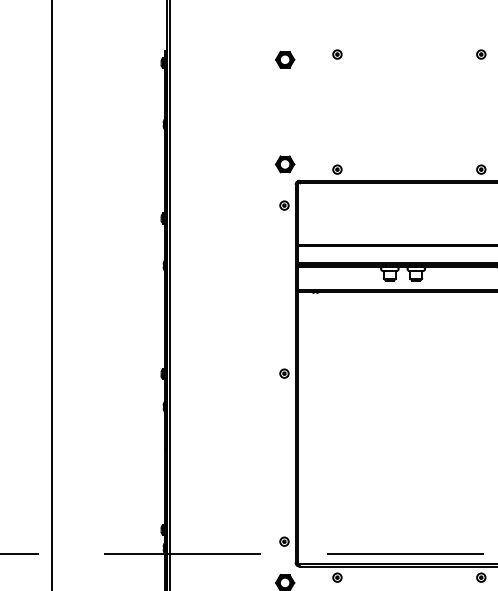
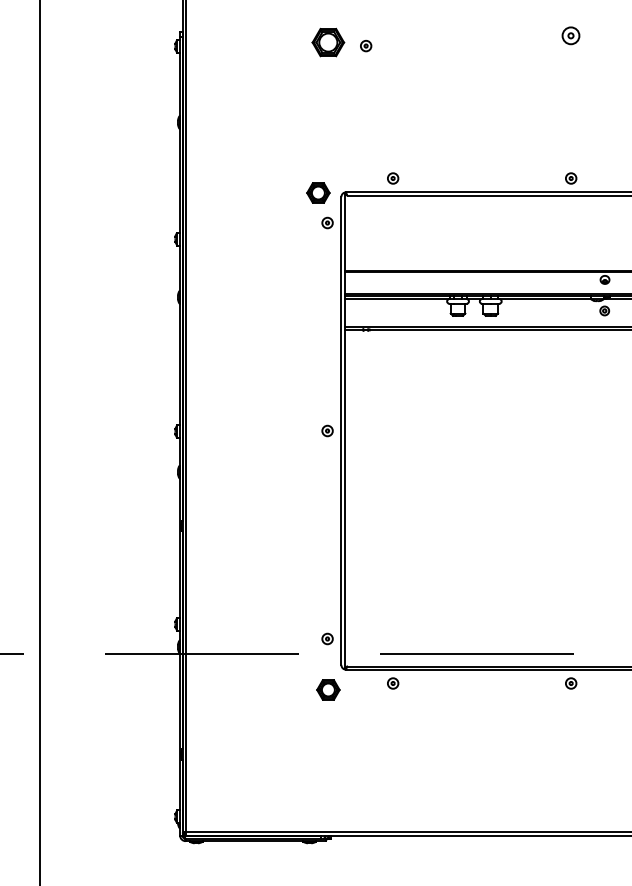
part: (337, 54) -> (366, 46), moved
part: (481, 54) -> (571, 36), size x1.6
part: (285, 59) -> (328, 42), size x1.4
part: (285, 163) -> (318, 192), moved

